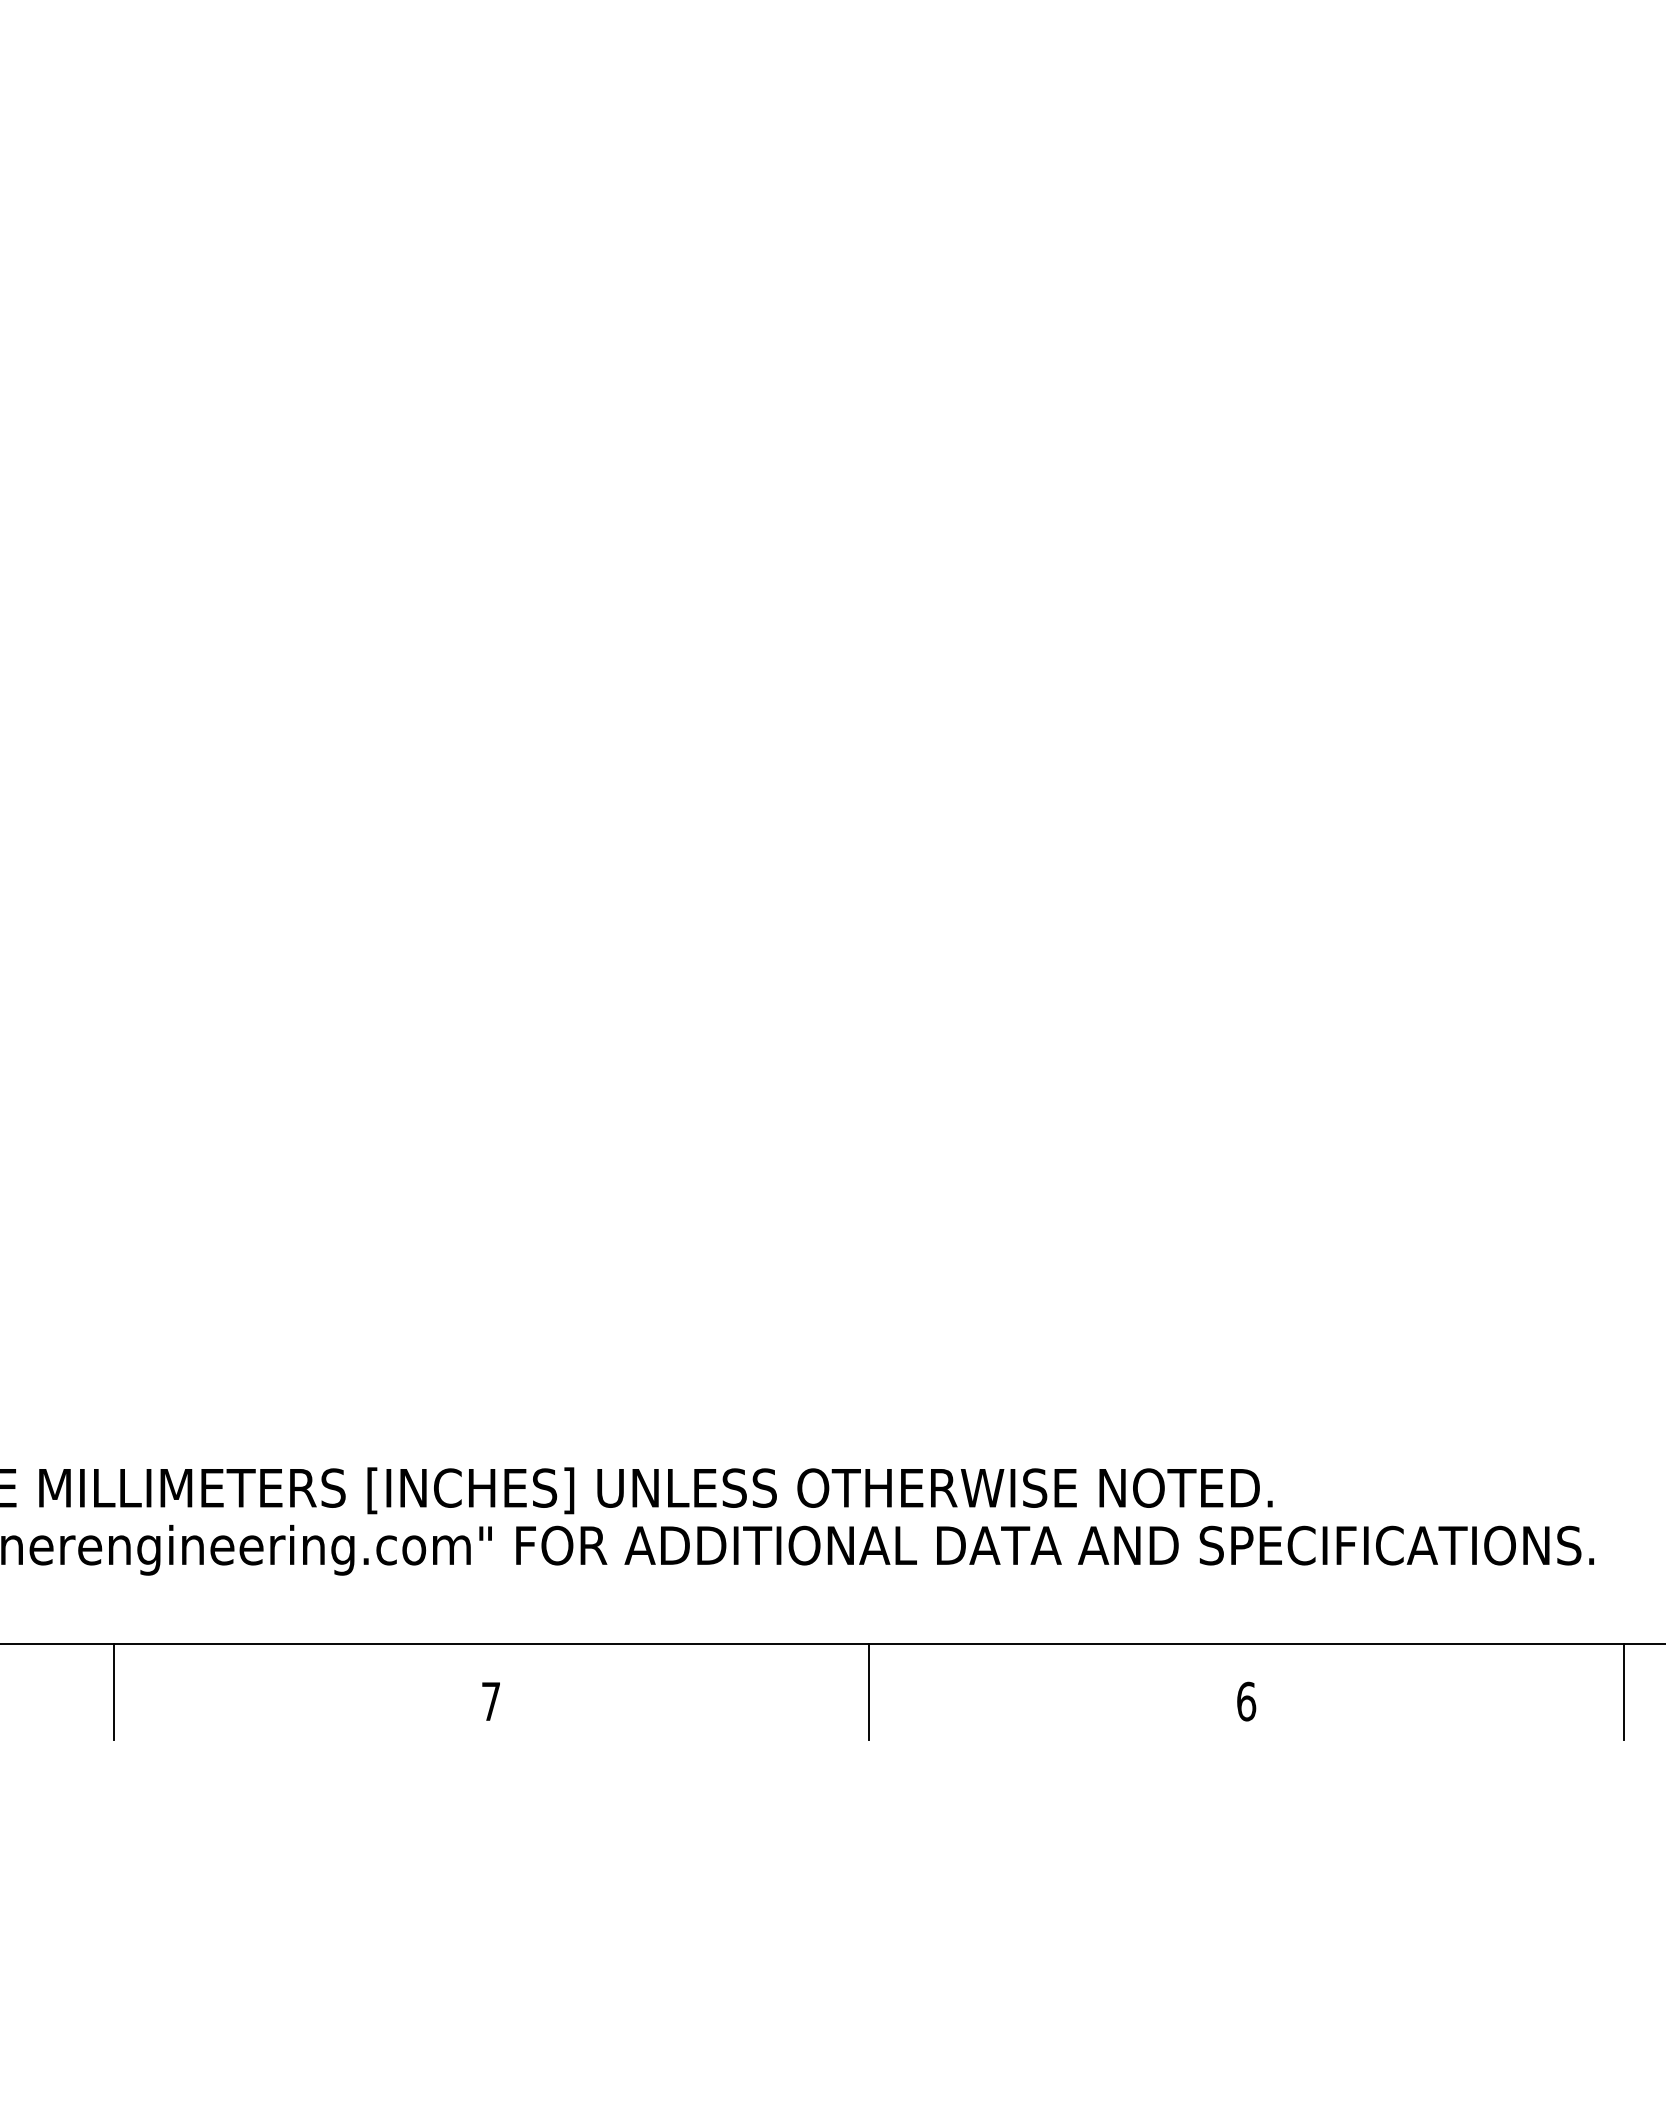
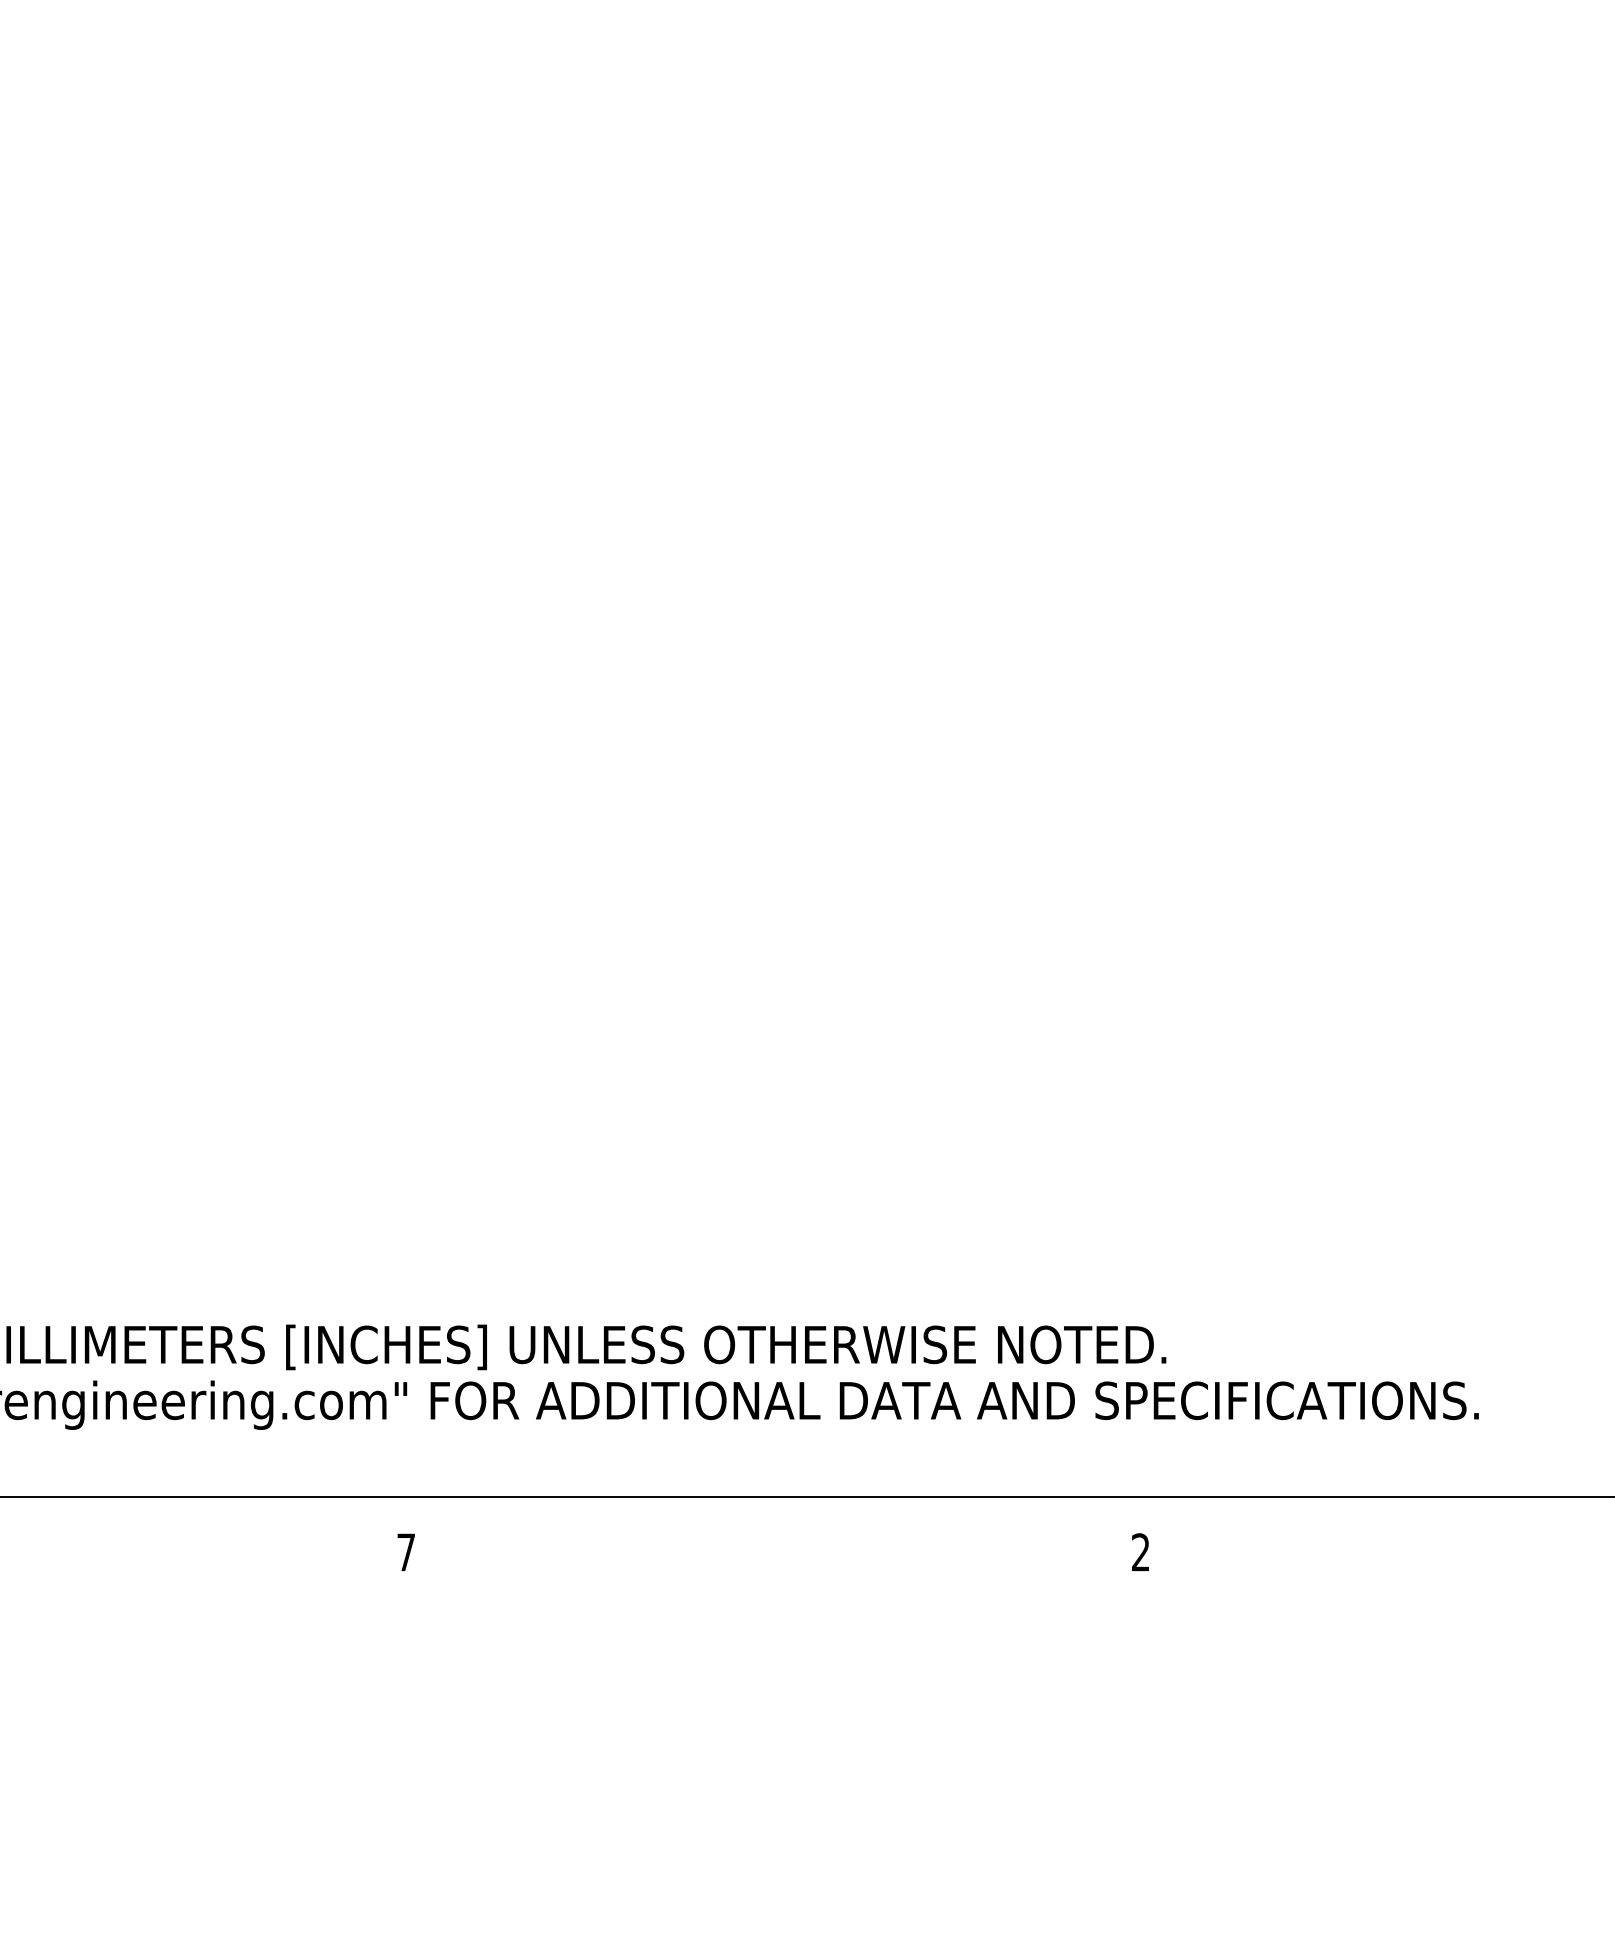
line: (113, 1691) -> (39, 1542), removed
line: (868, 1691) -> (773, 1542), removed
line: (1624, 1691) -> (1508, 1542), removed
text: (1246, 1701) -> (1140, 1552), 6 -> 2

